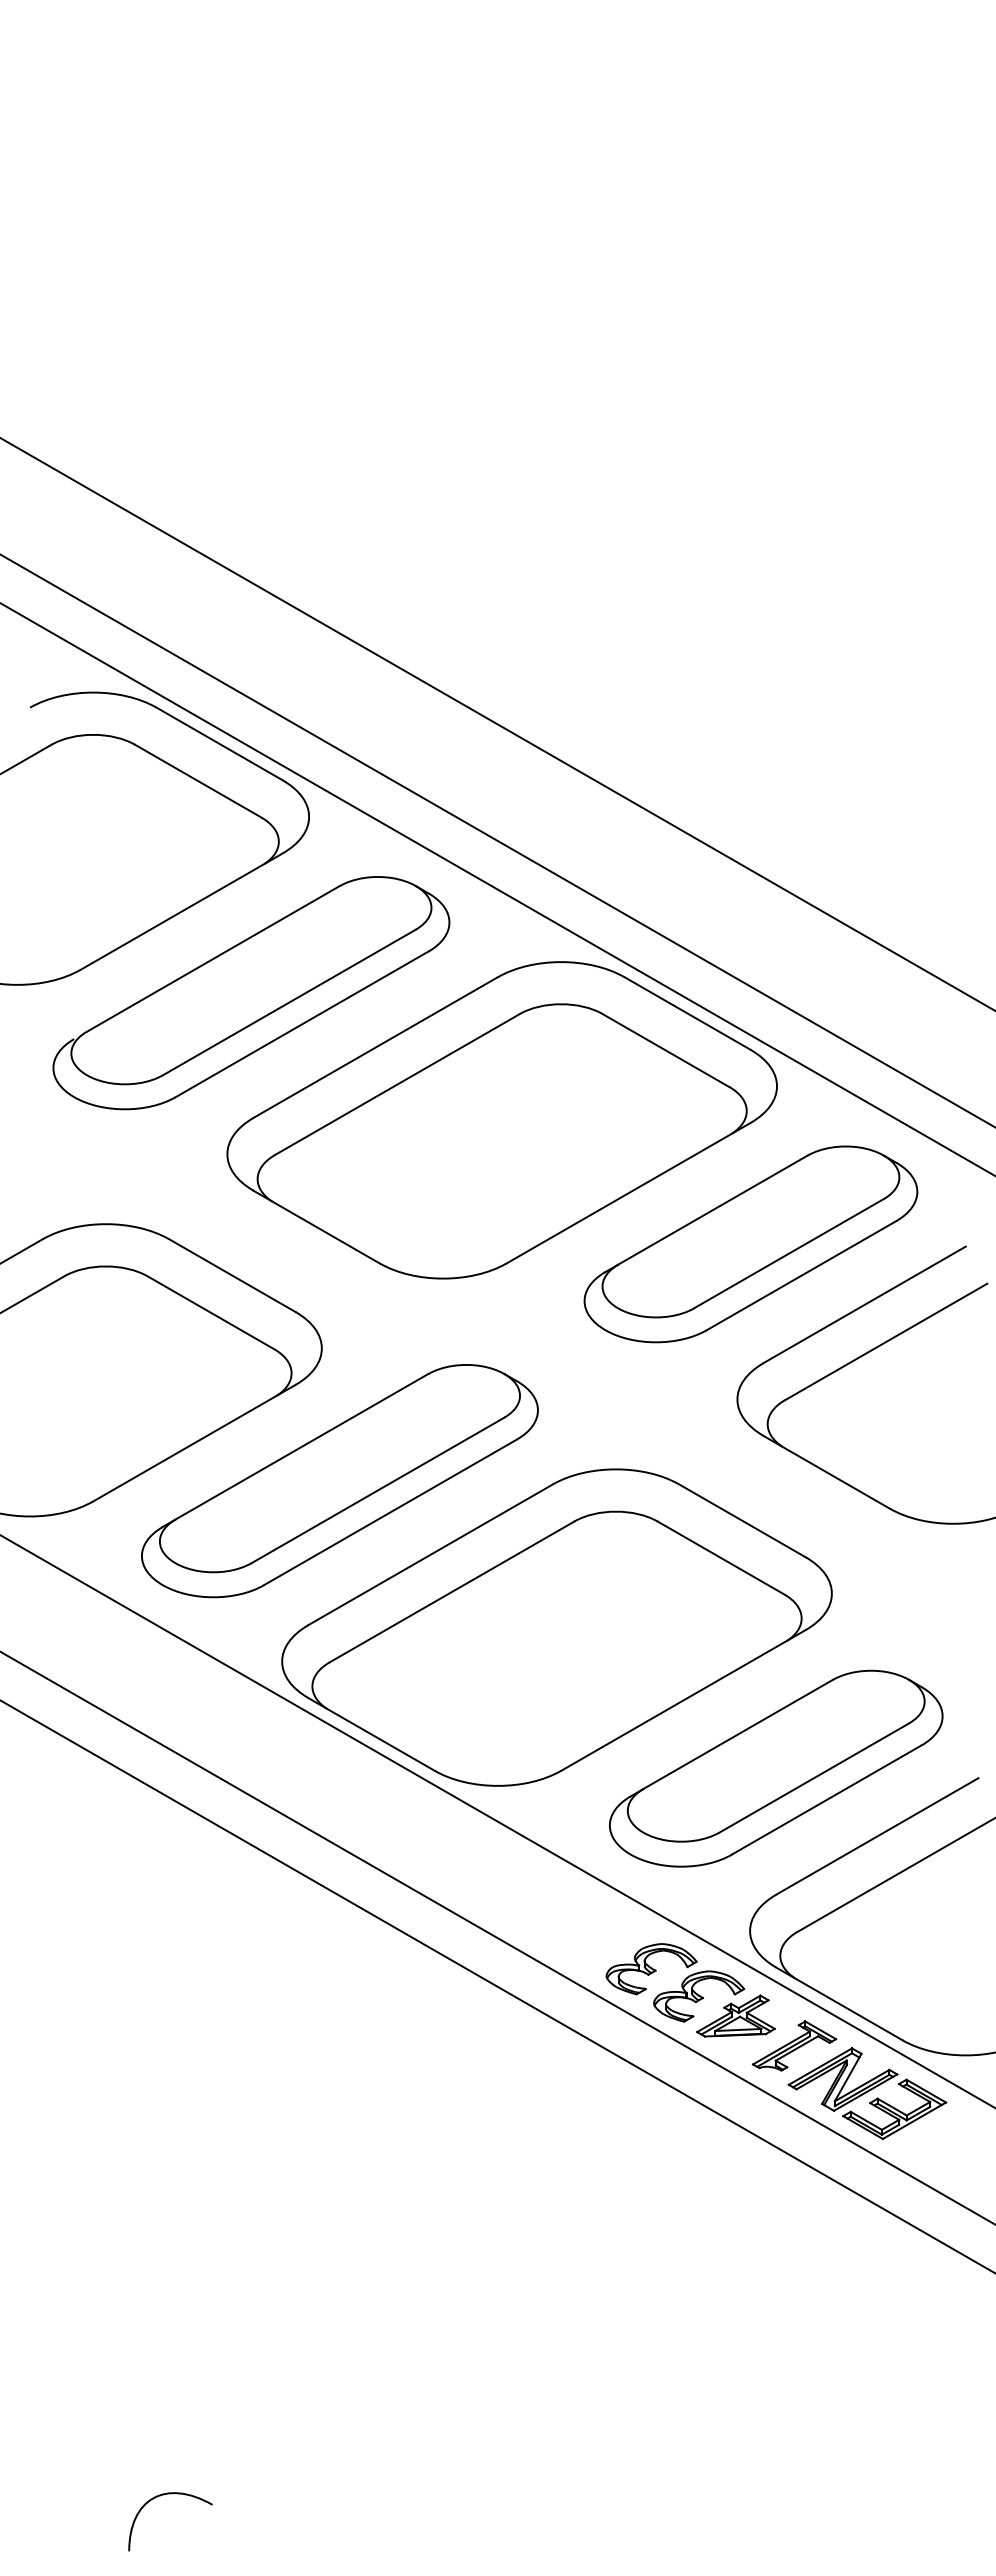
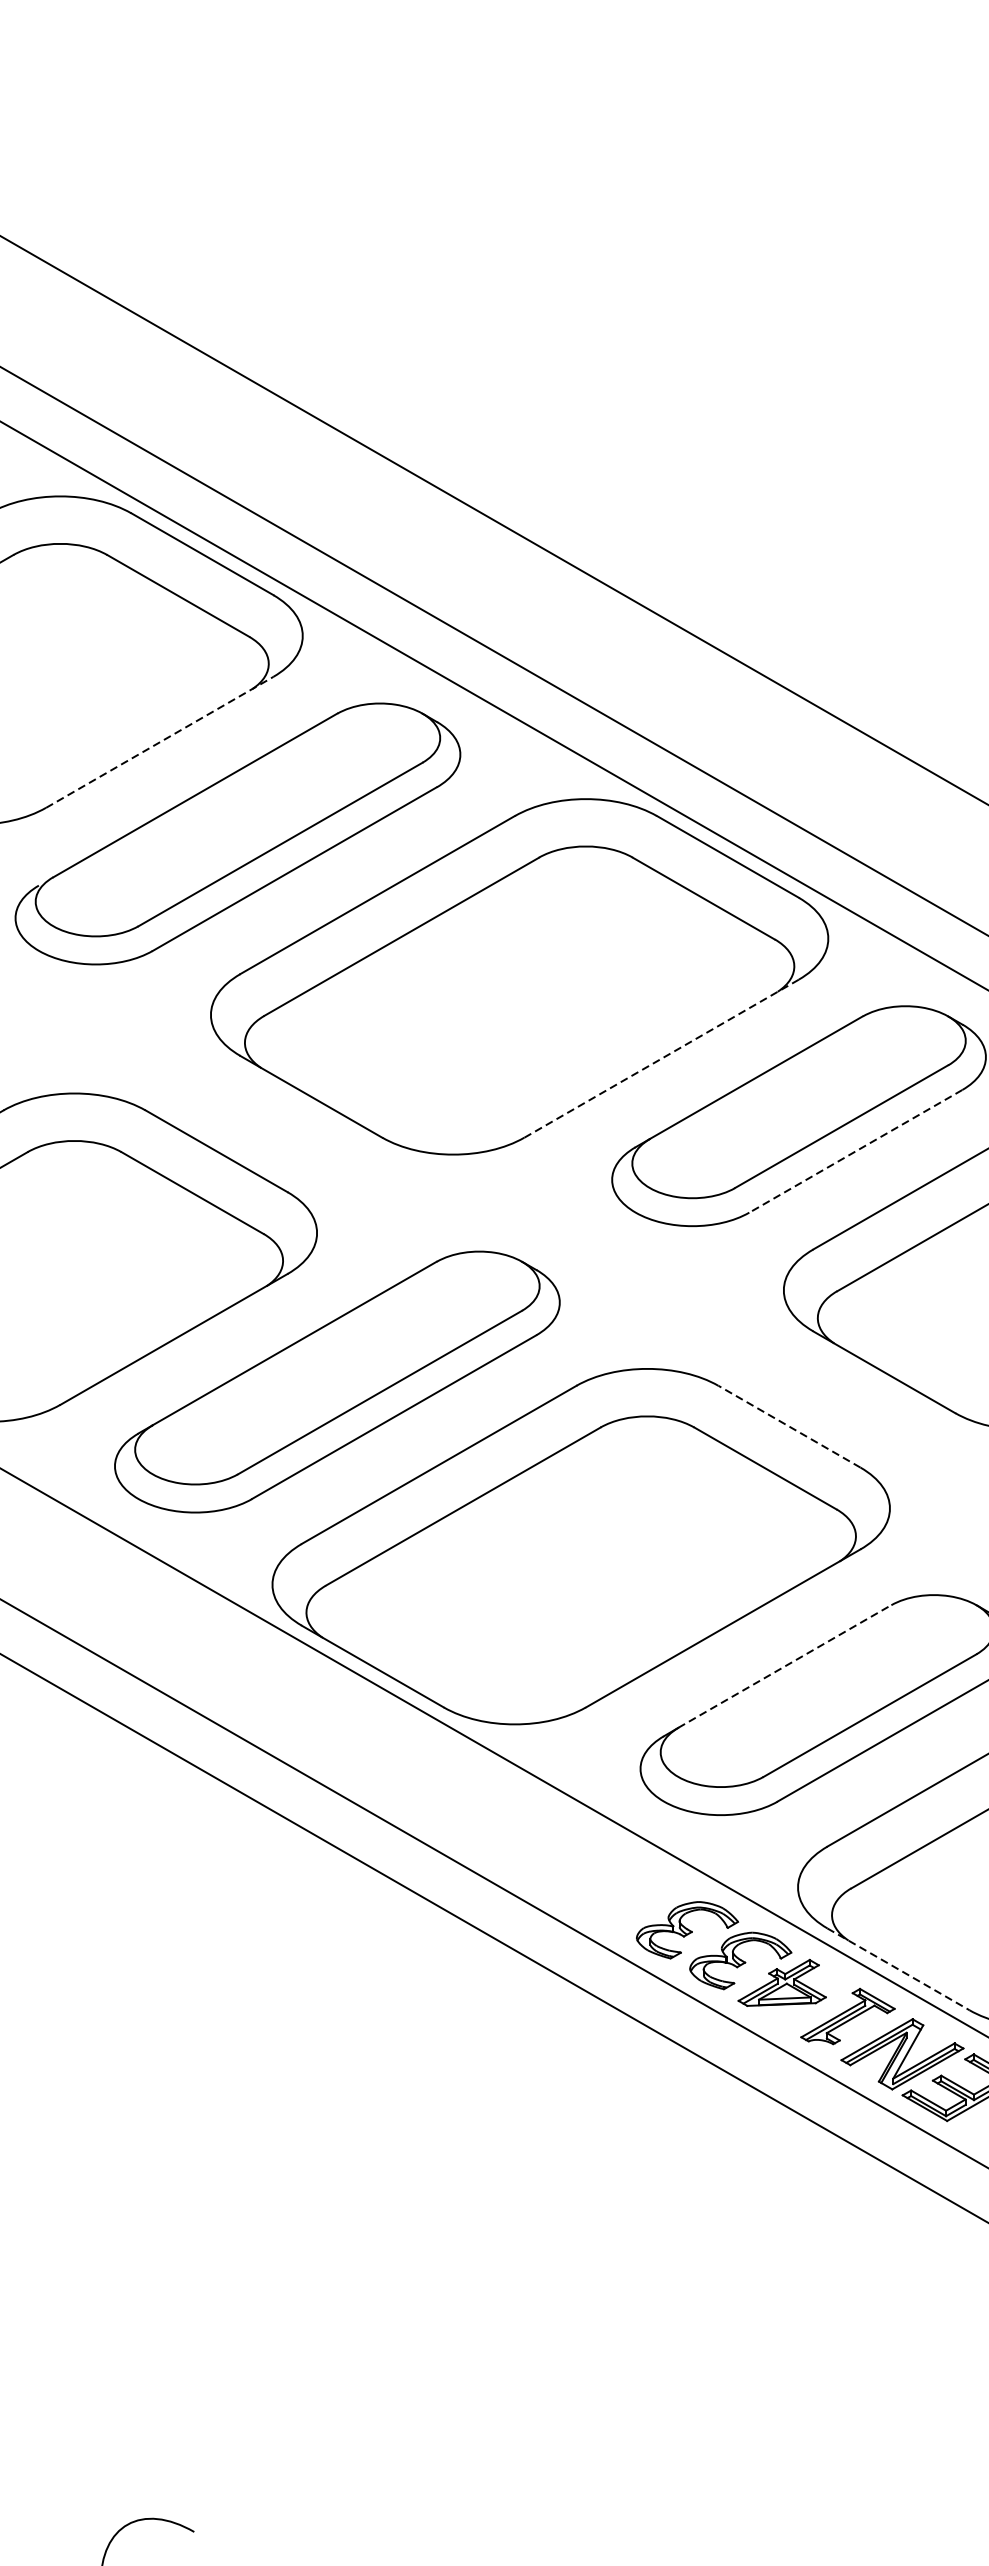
line: (181, 911) -> (159, 742), solid -> dashed
line: (629, 1192) -> (662, 1057), solid -> dashed
line: (801, 1275) -> (855, 1151), solid -> dashed
line: (742, 1520) -> (789, 1426), solid -> dashed
line: (738, 1734) -> (785, 1666), solid -> dashed
line: (839, 2003) -> (898, 1968), solid -> dashed

